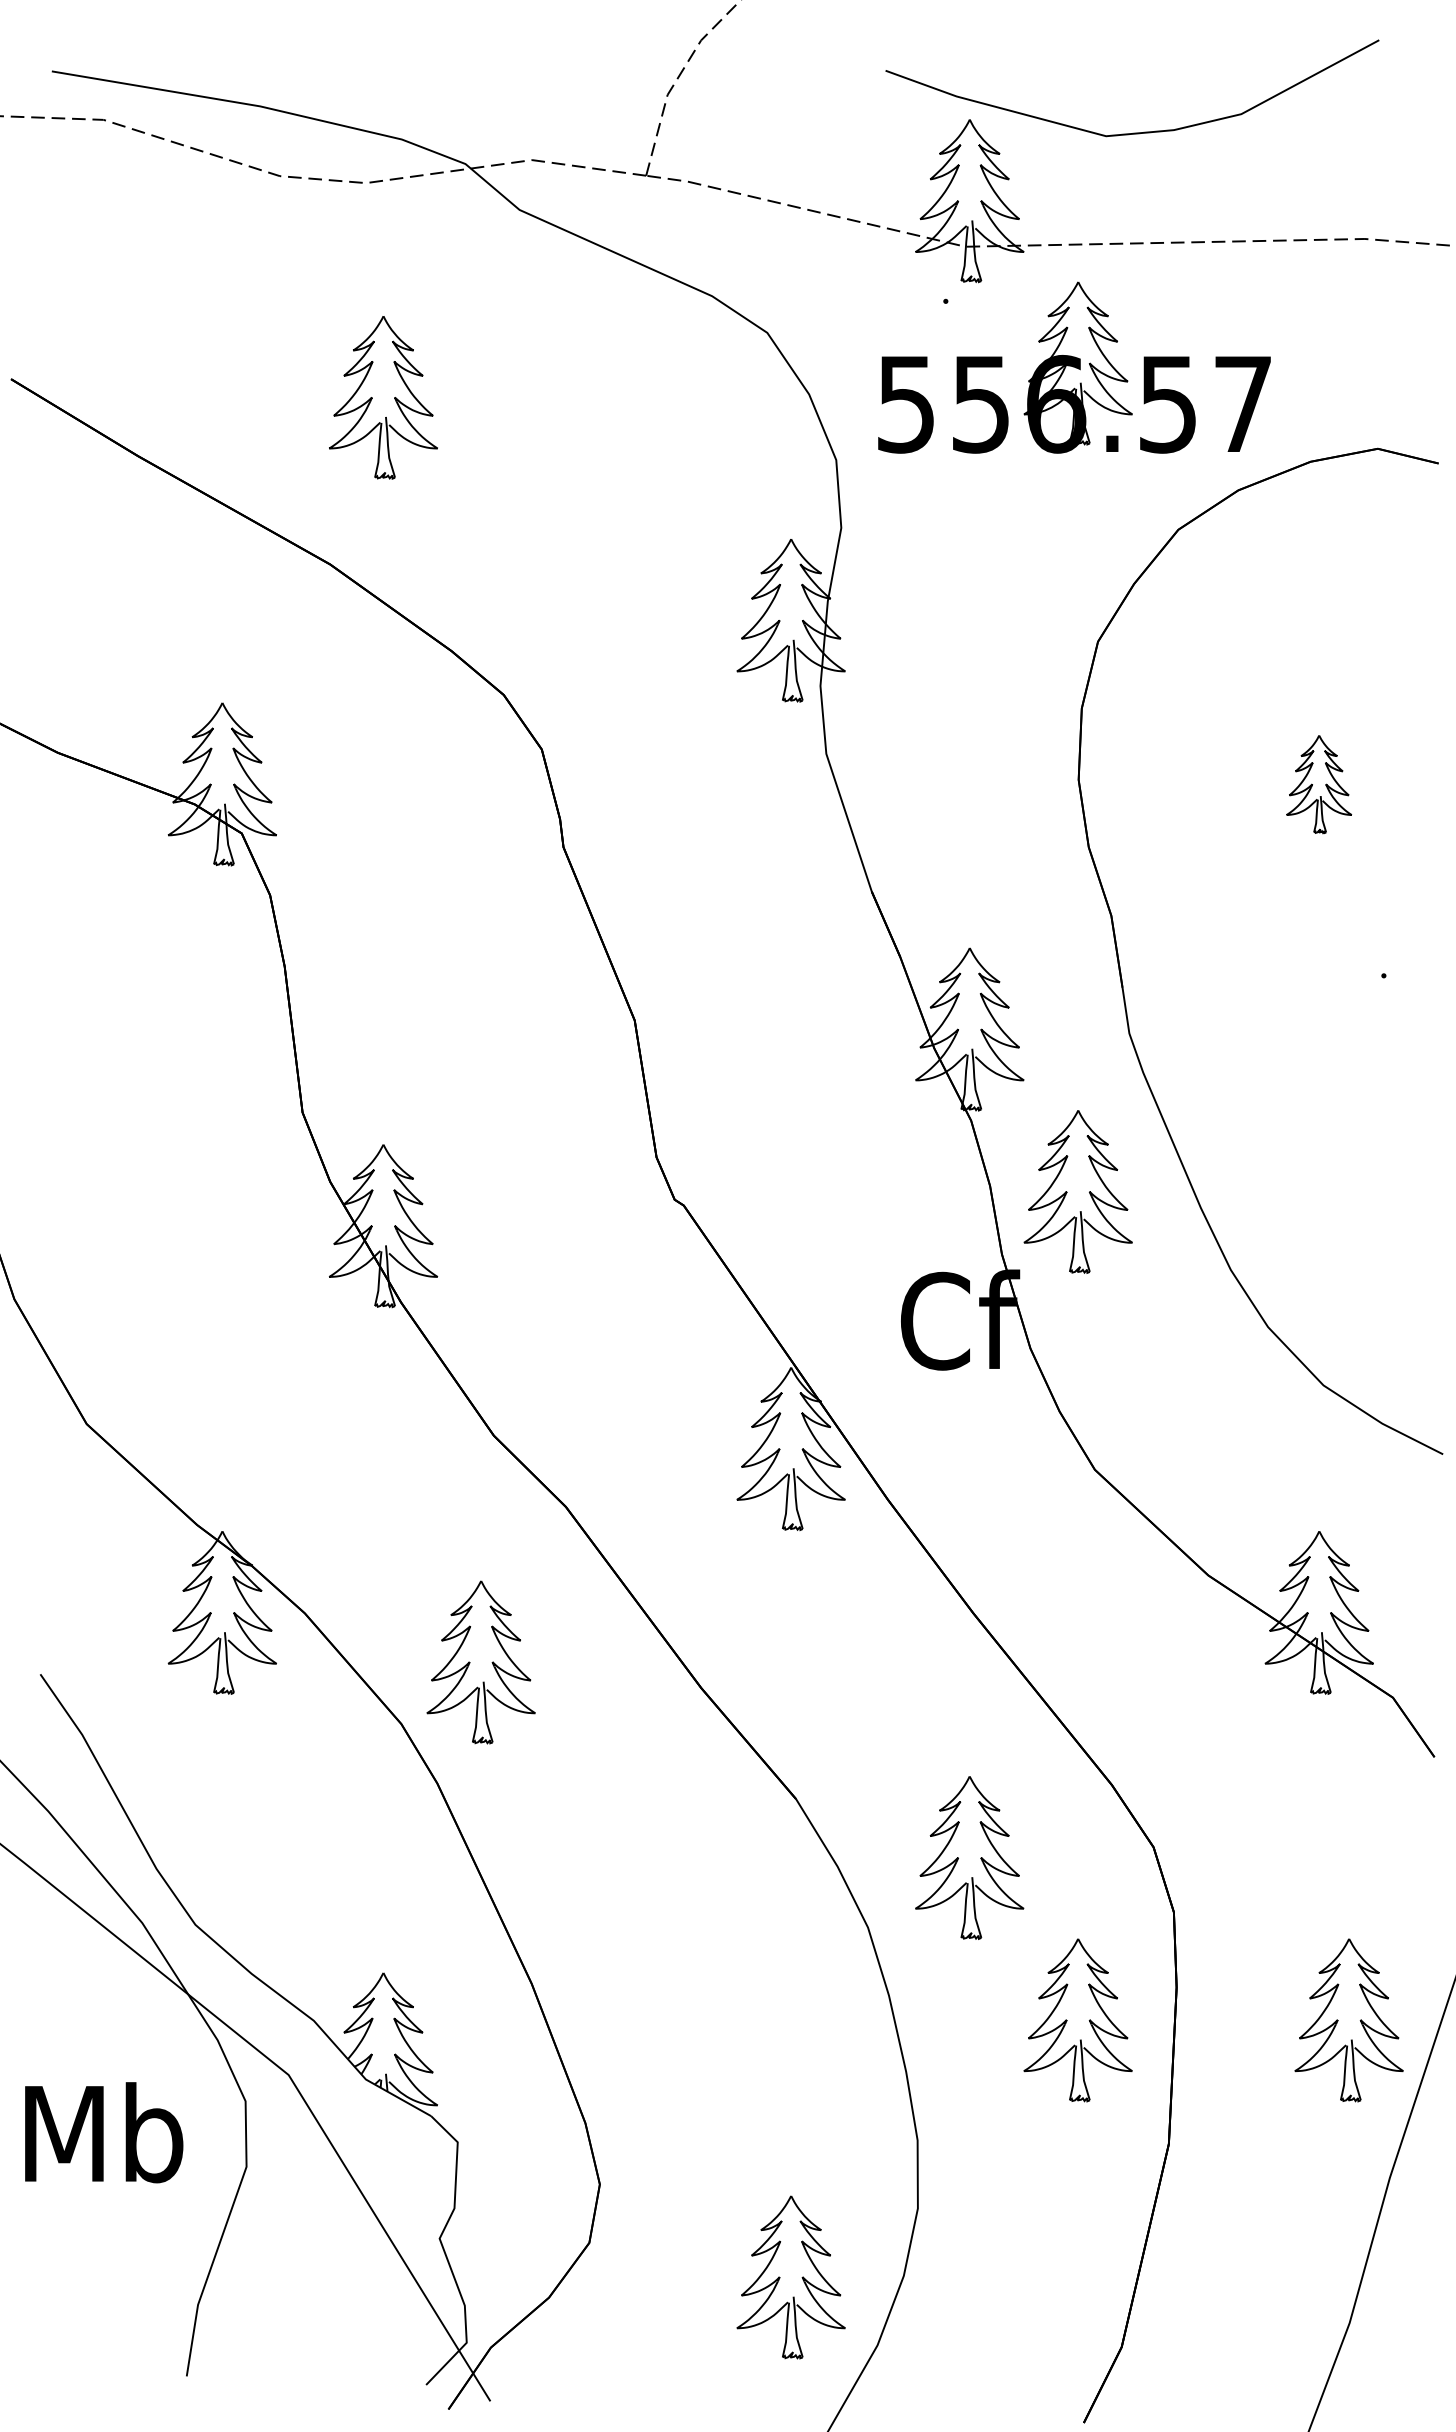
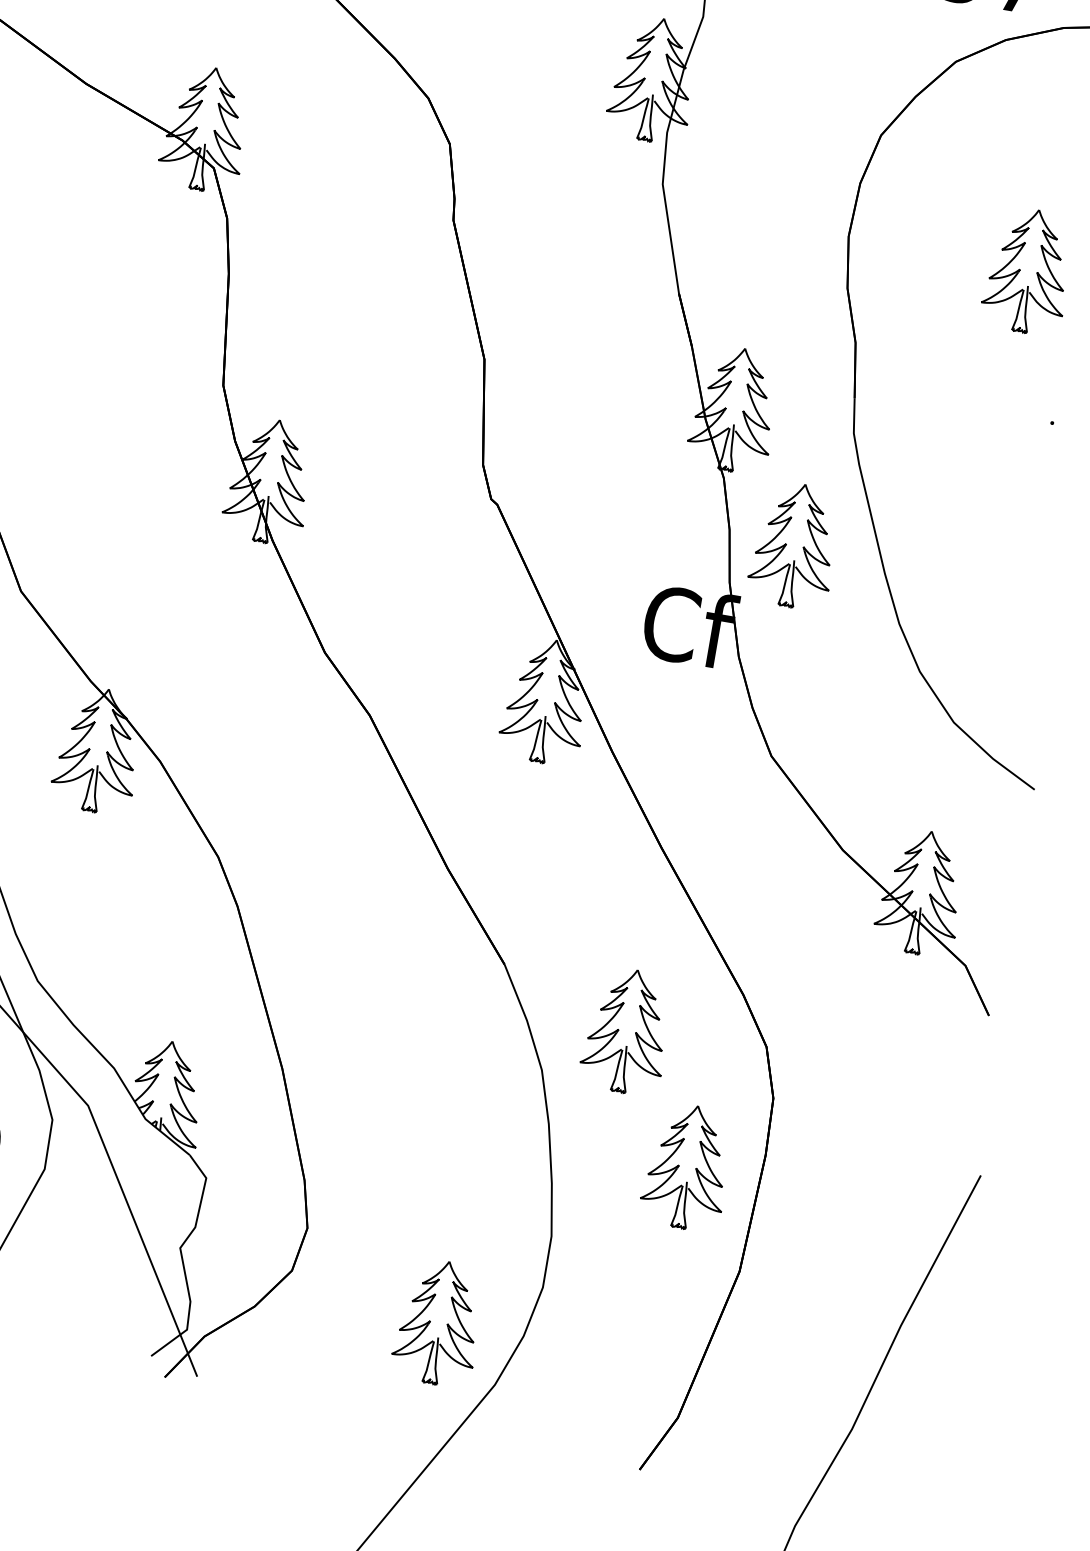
part: (1318, 784) -> (1027, 271), size x1.67
part: (480, 1662) -> (285, 821), removed
part: (1348, 2020) -> (890, 1202), removed

